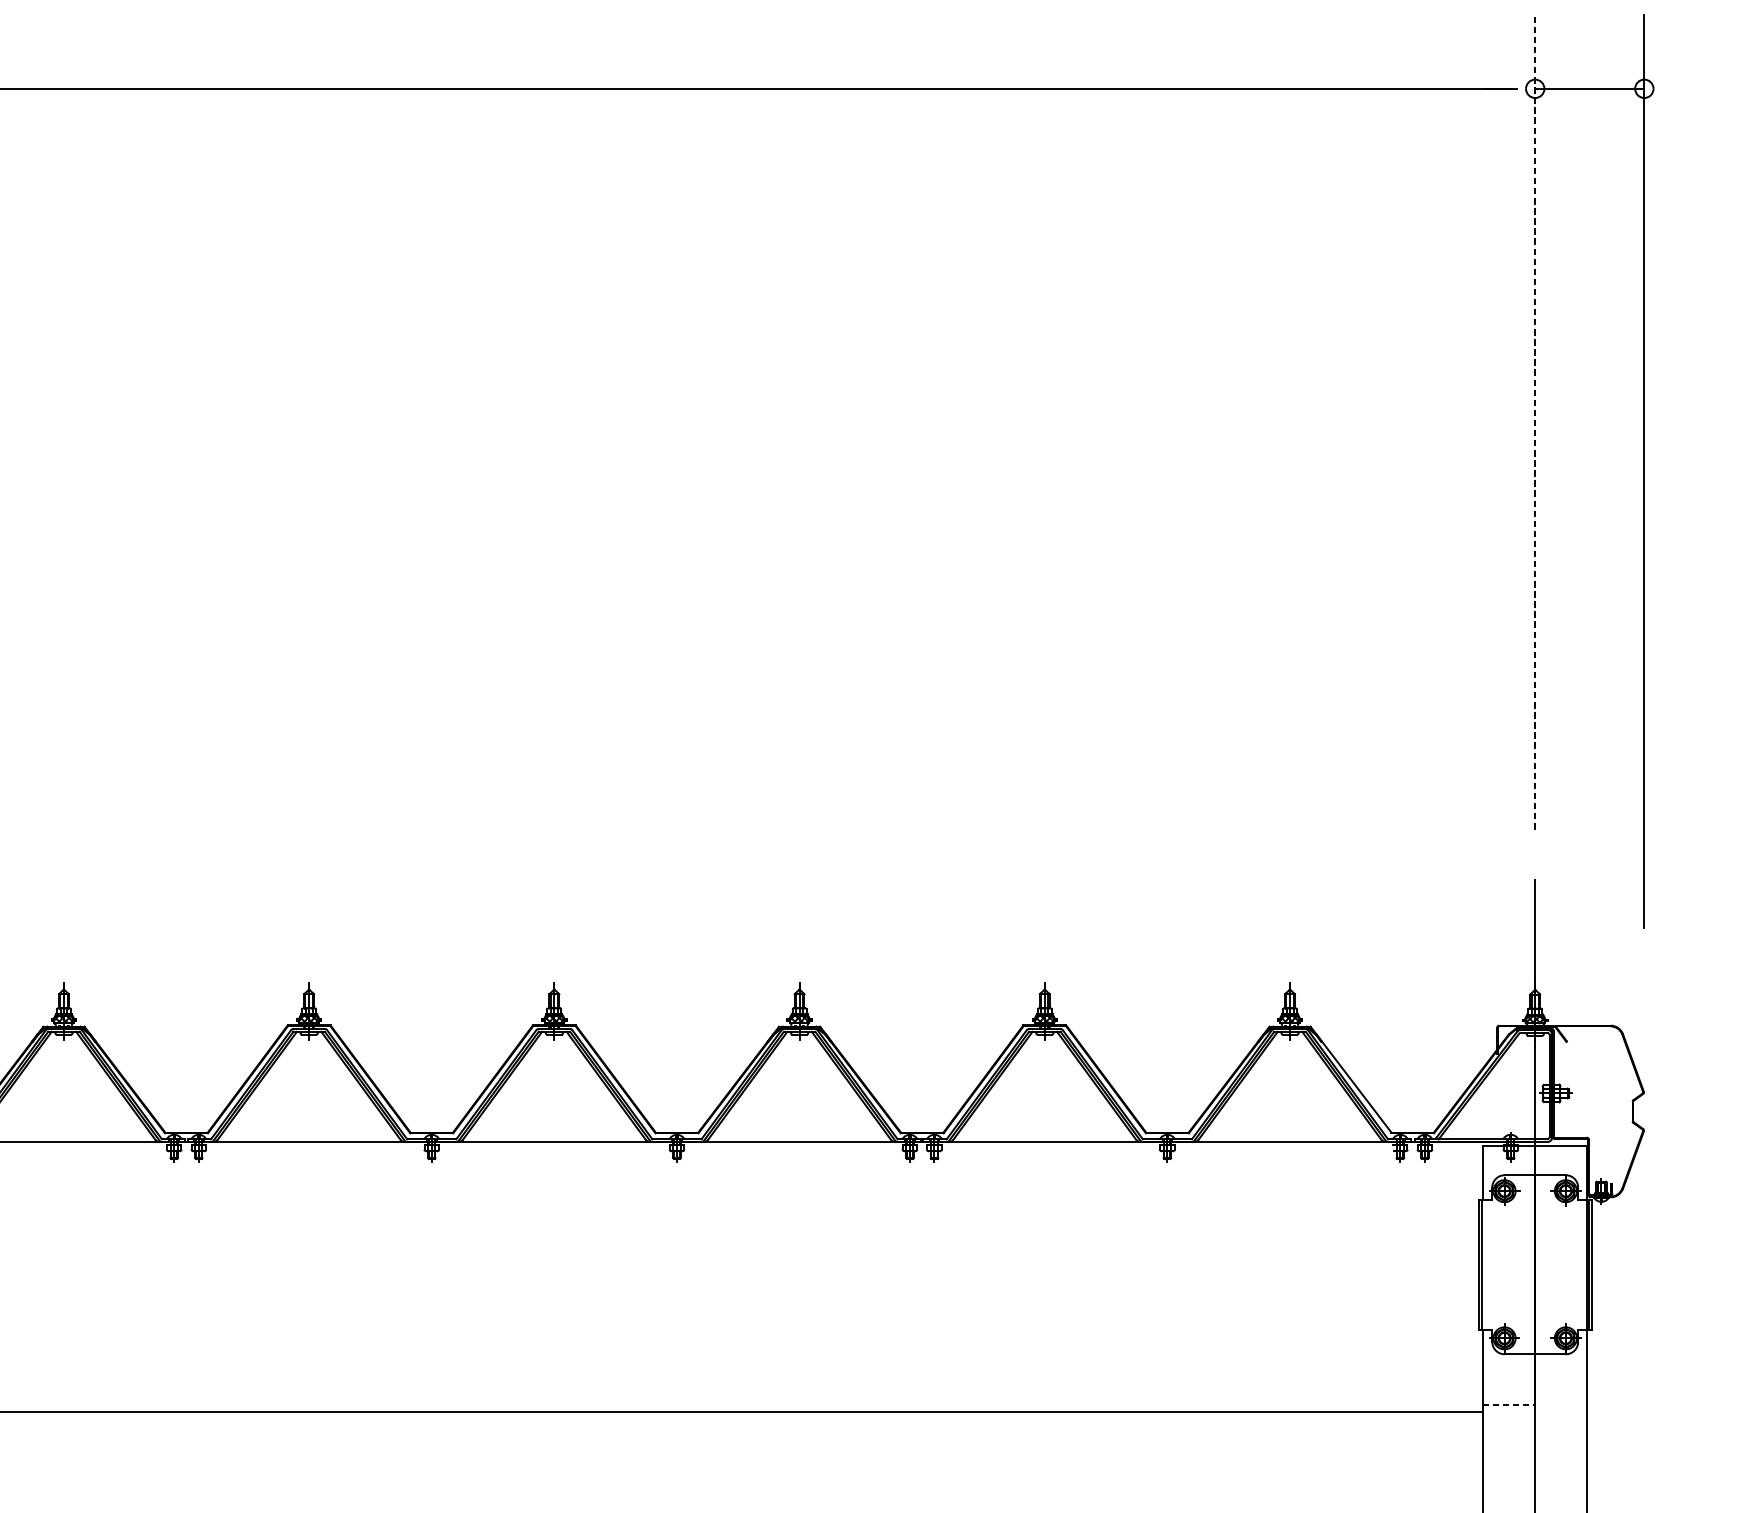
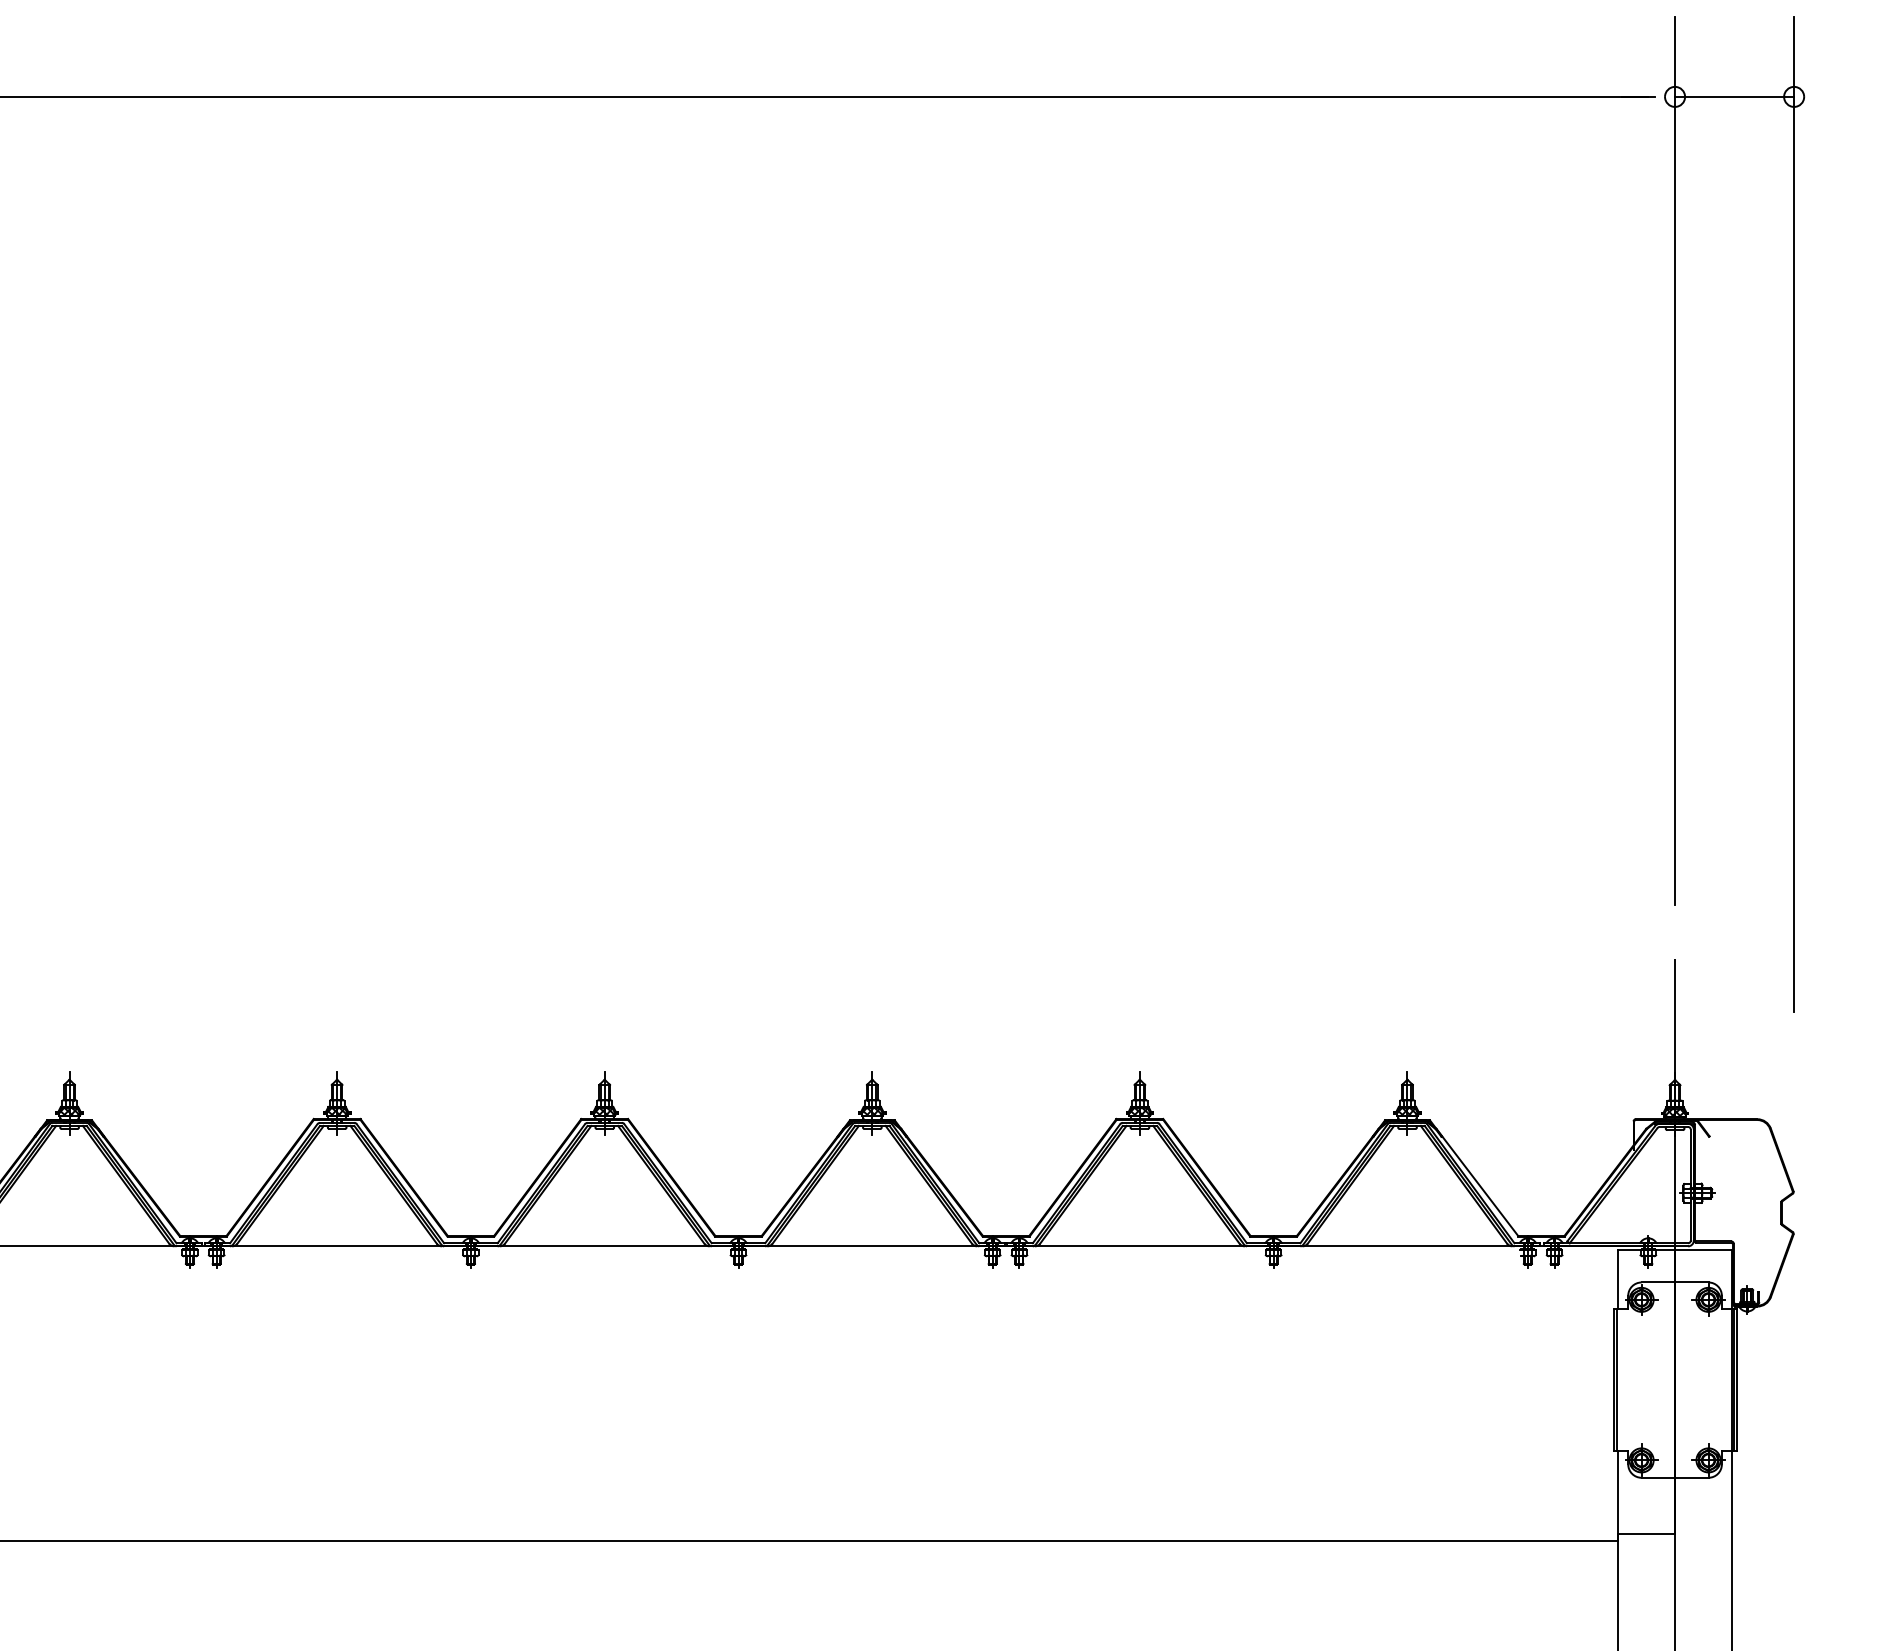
line: (1535, 422) -> (1675, 460), dashed -> solid
line: (1509, 1405) -> (1646, 1533), dashed -> solid

